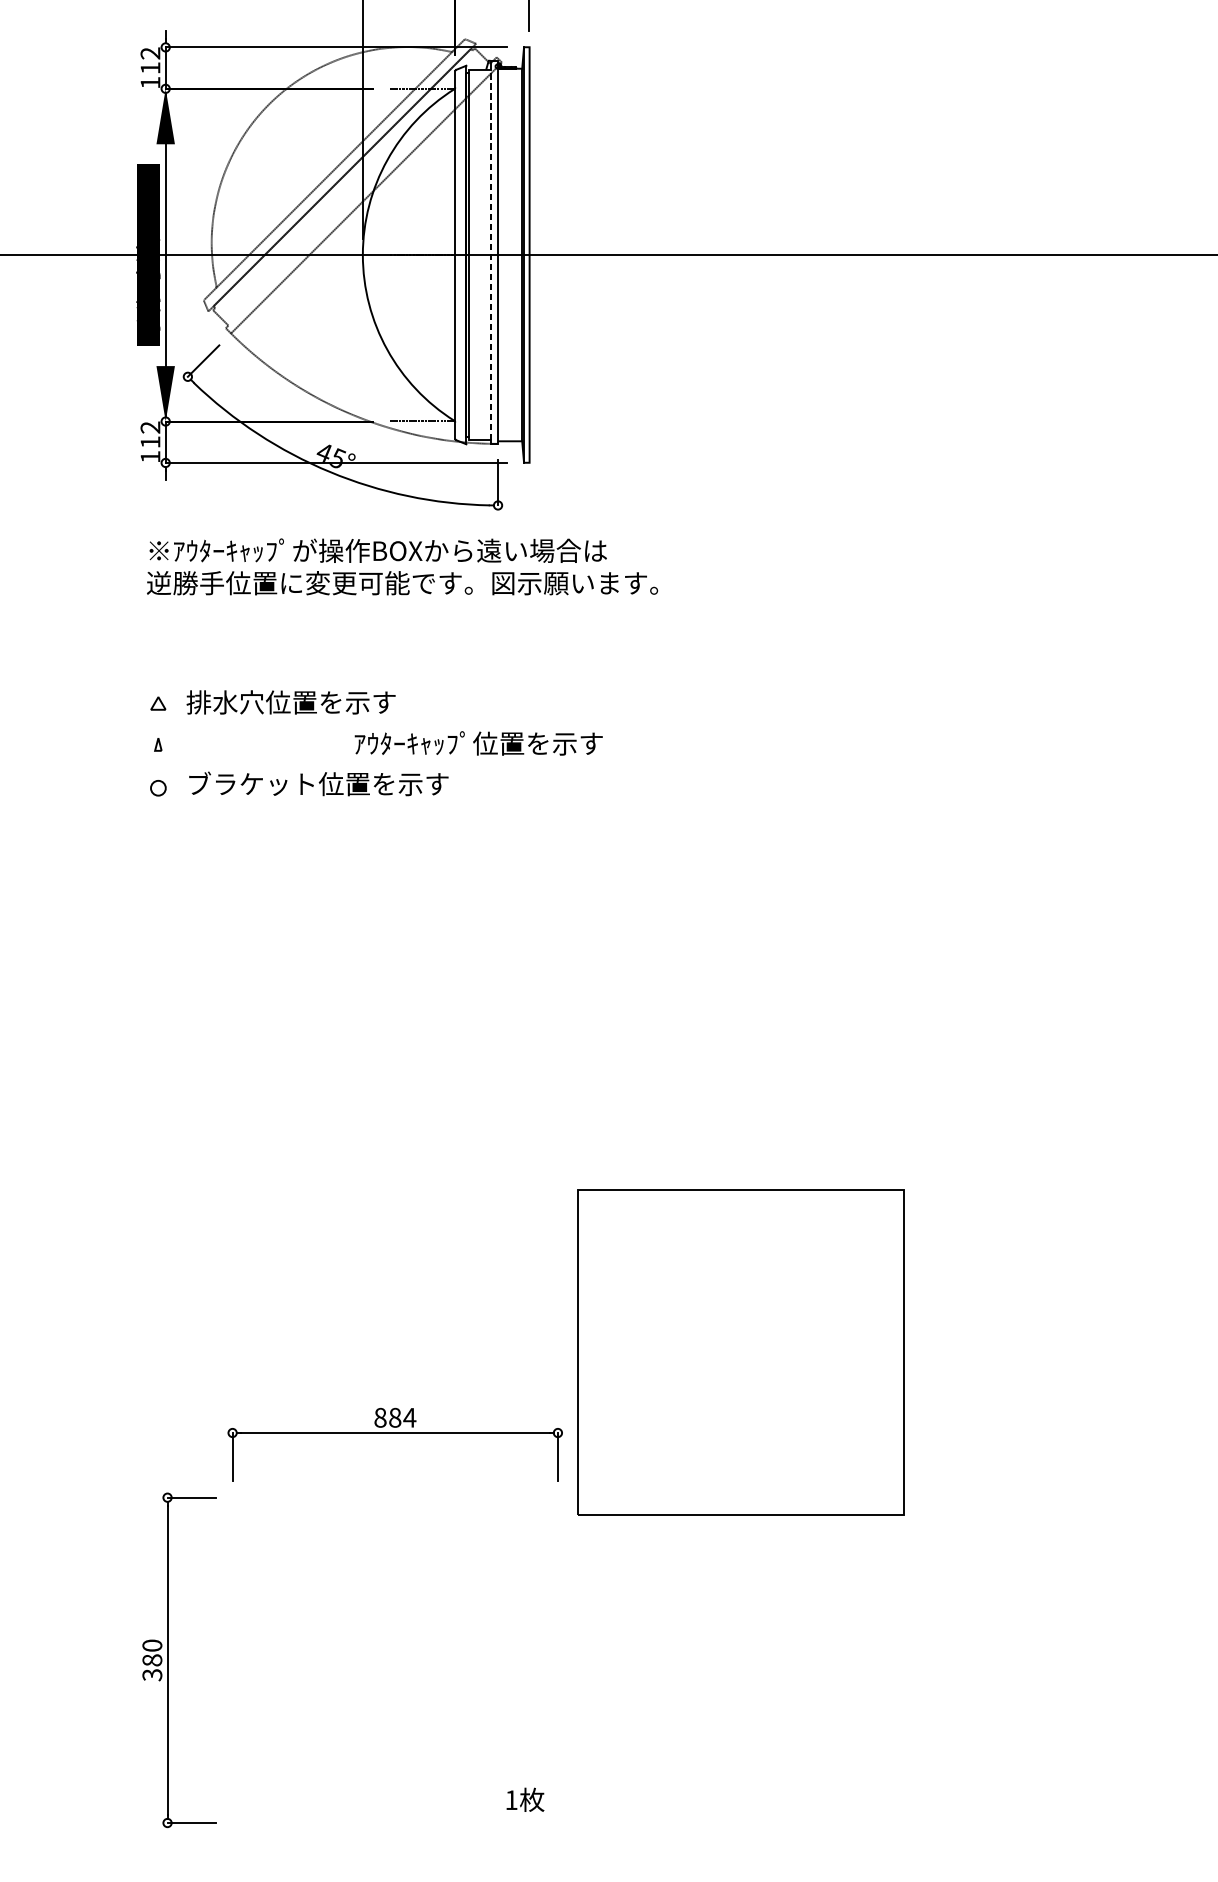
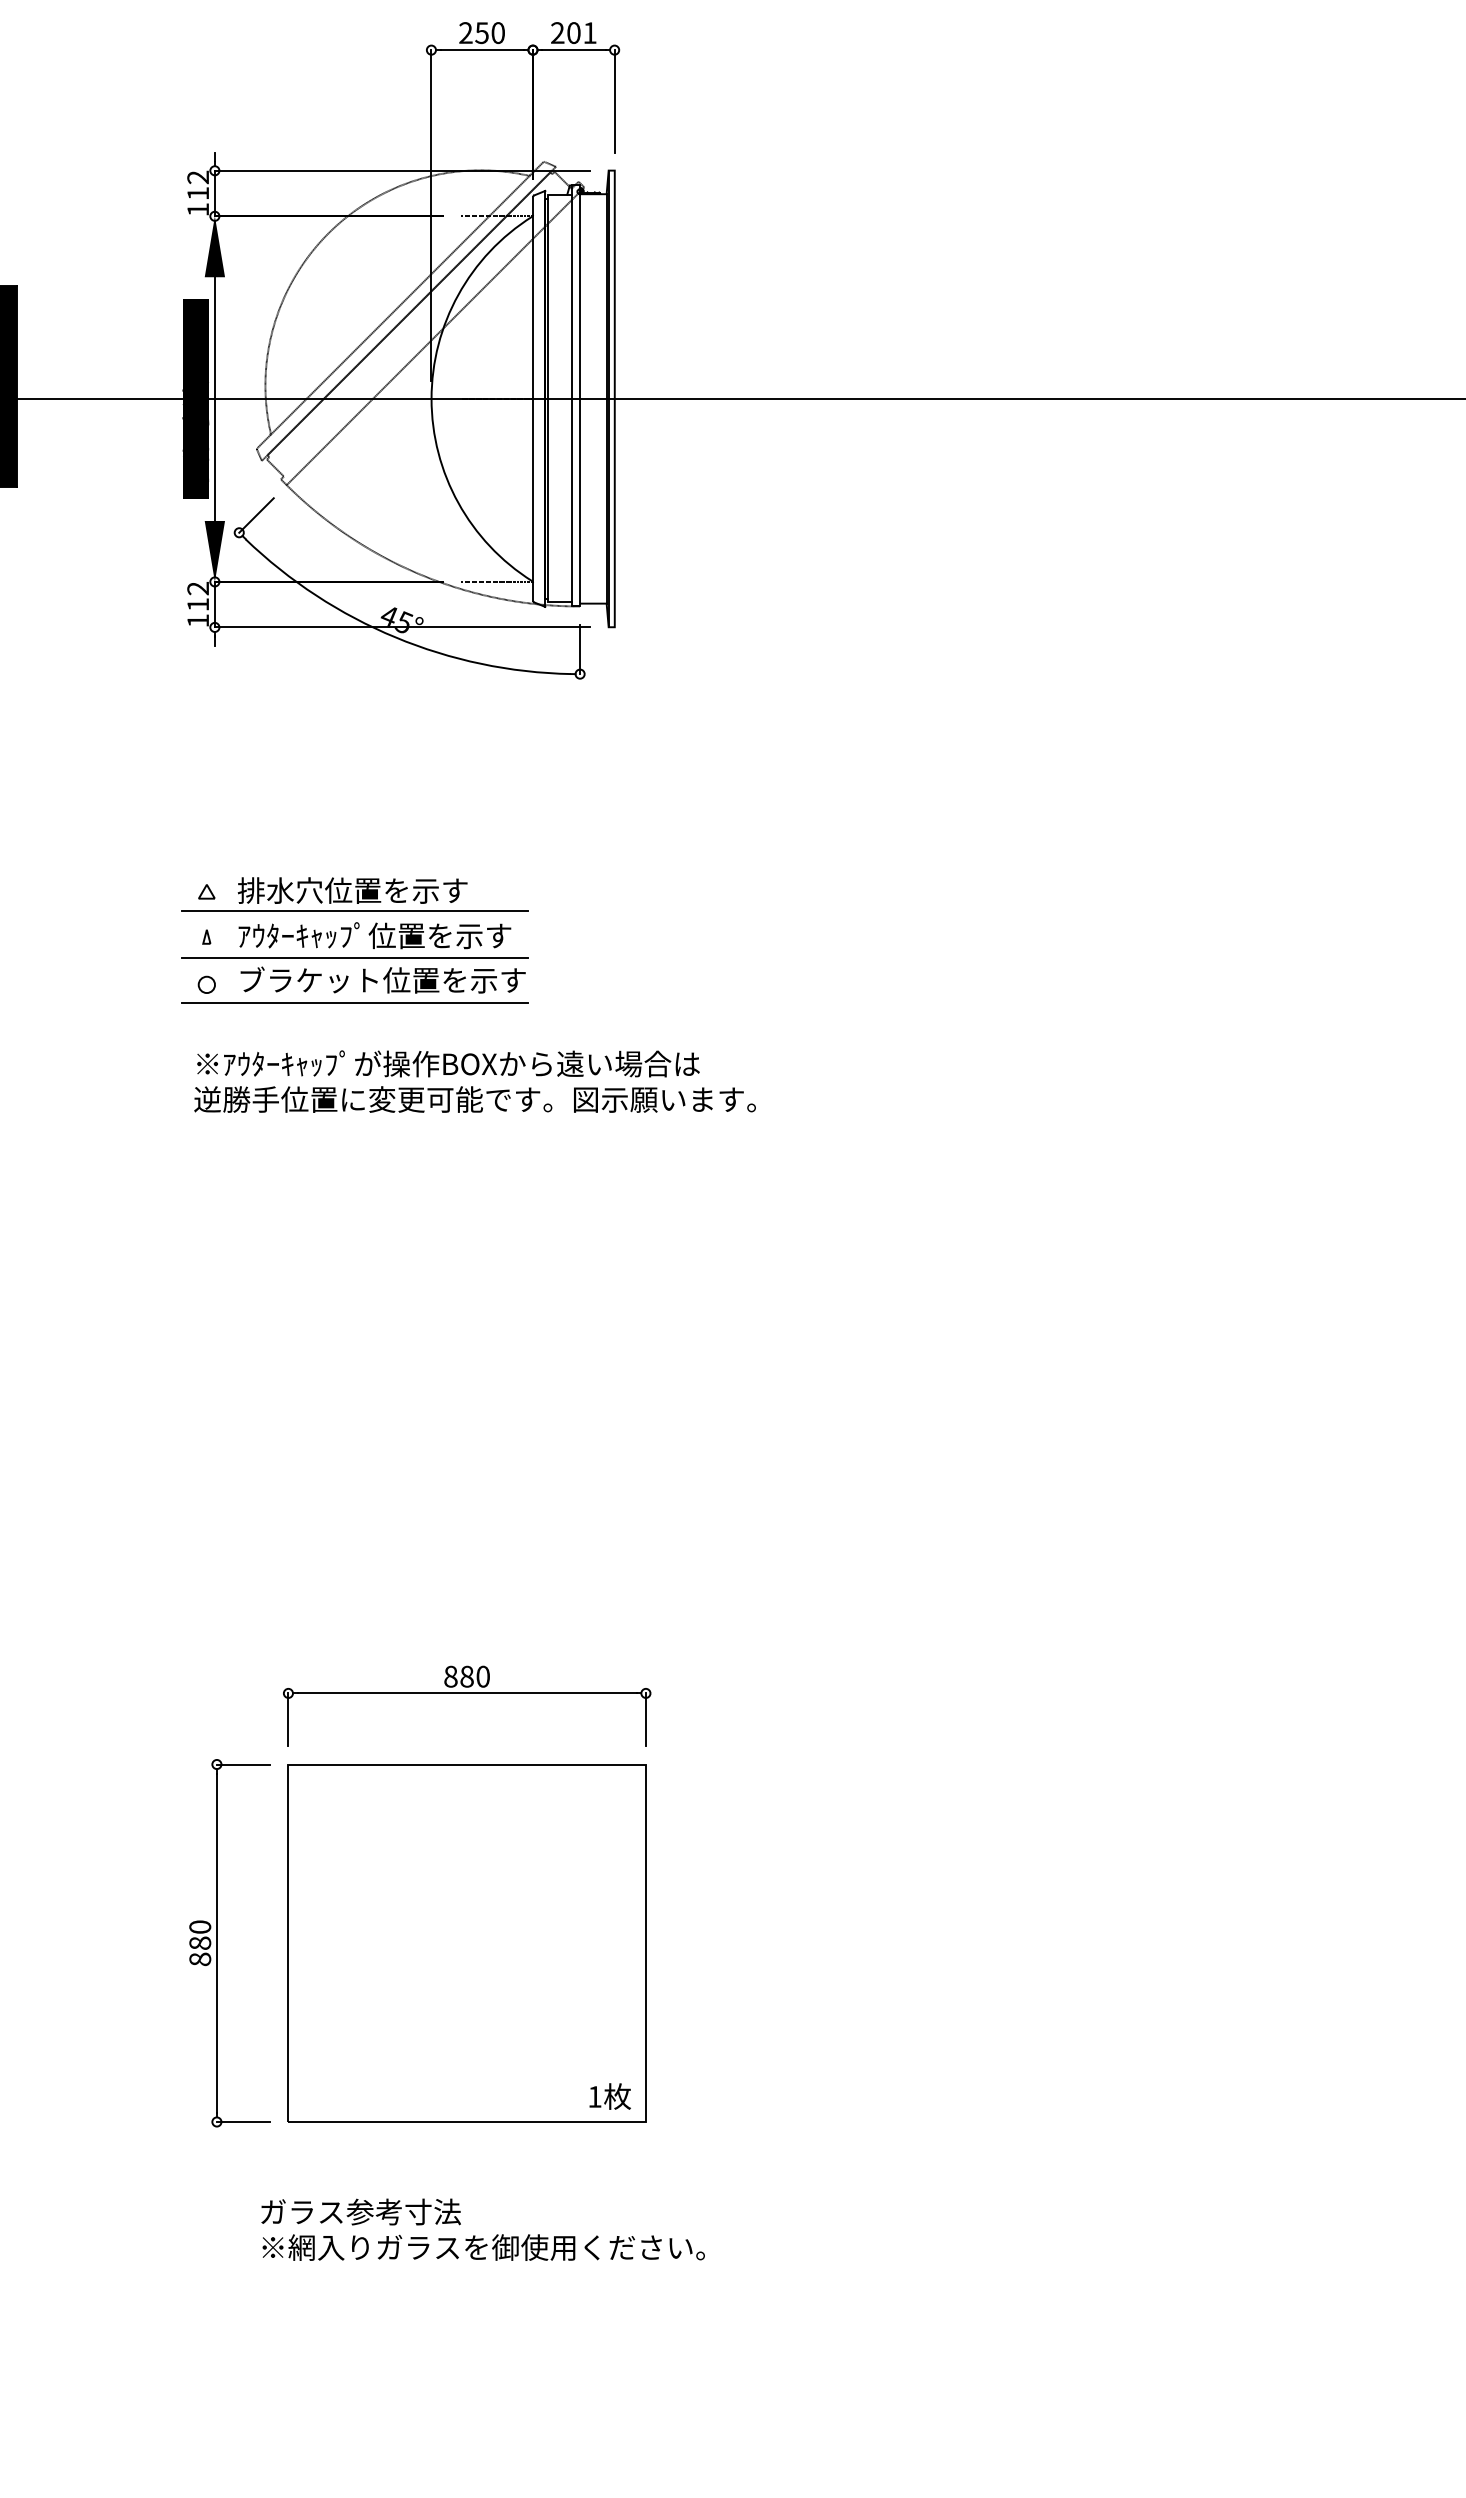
line: (490, 254) -> (571, 398), dashed -> solid
text: (401, 566) -> (474, 1081), moved
line: (292, 720) -> (354, 910), added
text: (478, 743) -> (374, 935), moved
line: (292, 764) -> (354, 958), added
line: (292, 805) -> (354, 1003), added
part: (740, 1353) -> (466, 1943), moved
text: (409, 1417) -> (482, 1676), 884 -> 880
text: (152, 1675) -> (200, 1959), 380 -> 880

